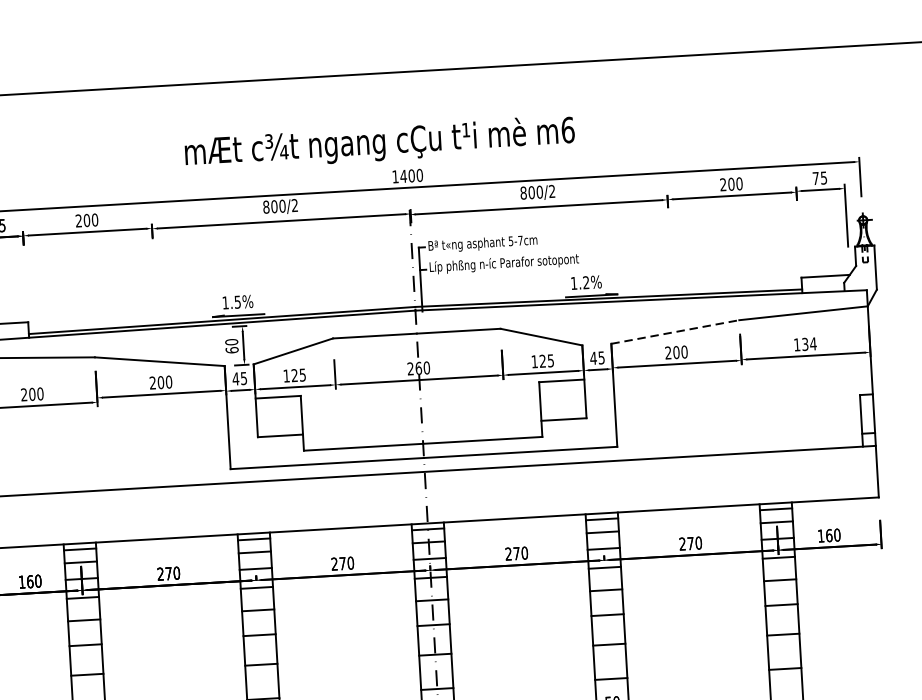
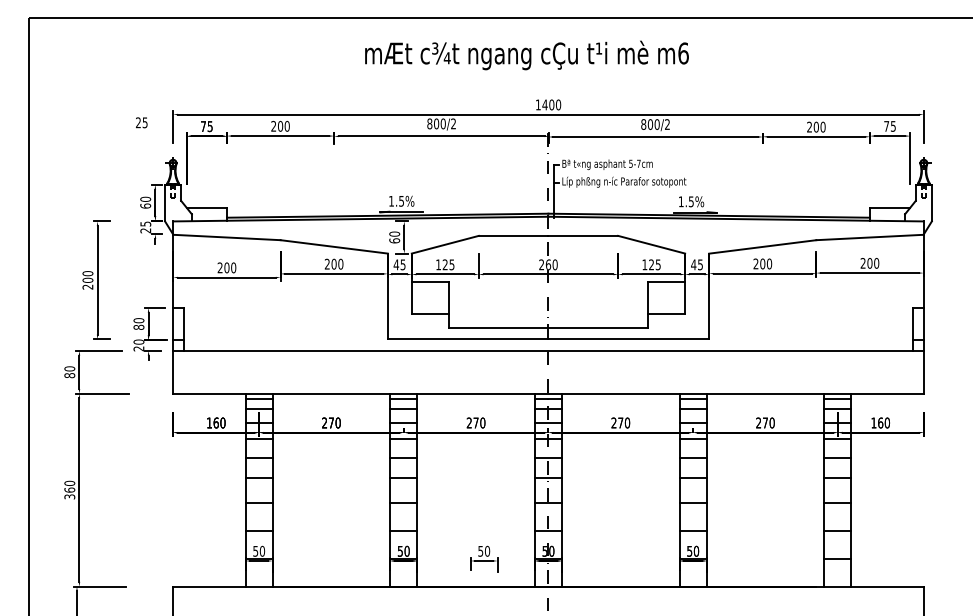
text: (379, 143) -> (526, 55), moved
text: (585, 282) -> (690, 201), 1.2% -> 1.5%
line: (676, 331) -> (763, 246), dashed -> solid
text: (804, 343) -> (869, 262), 134 -> 200

